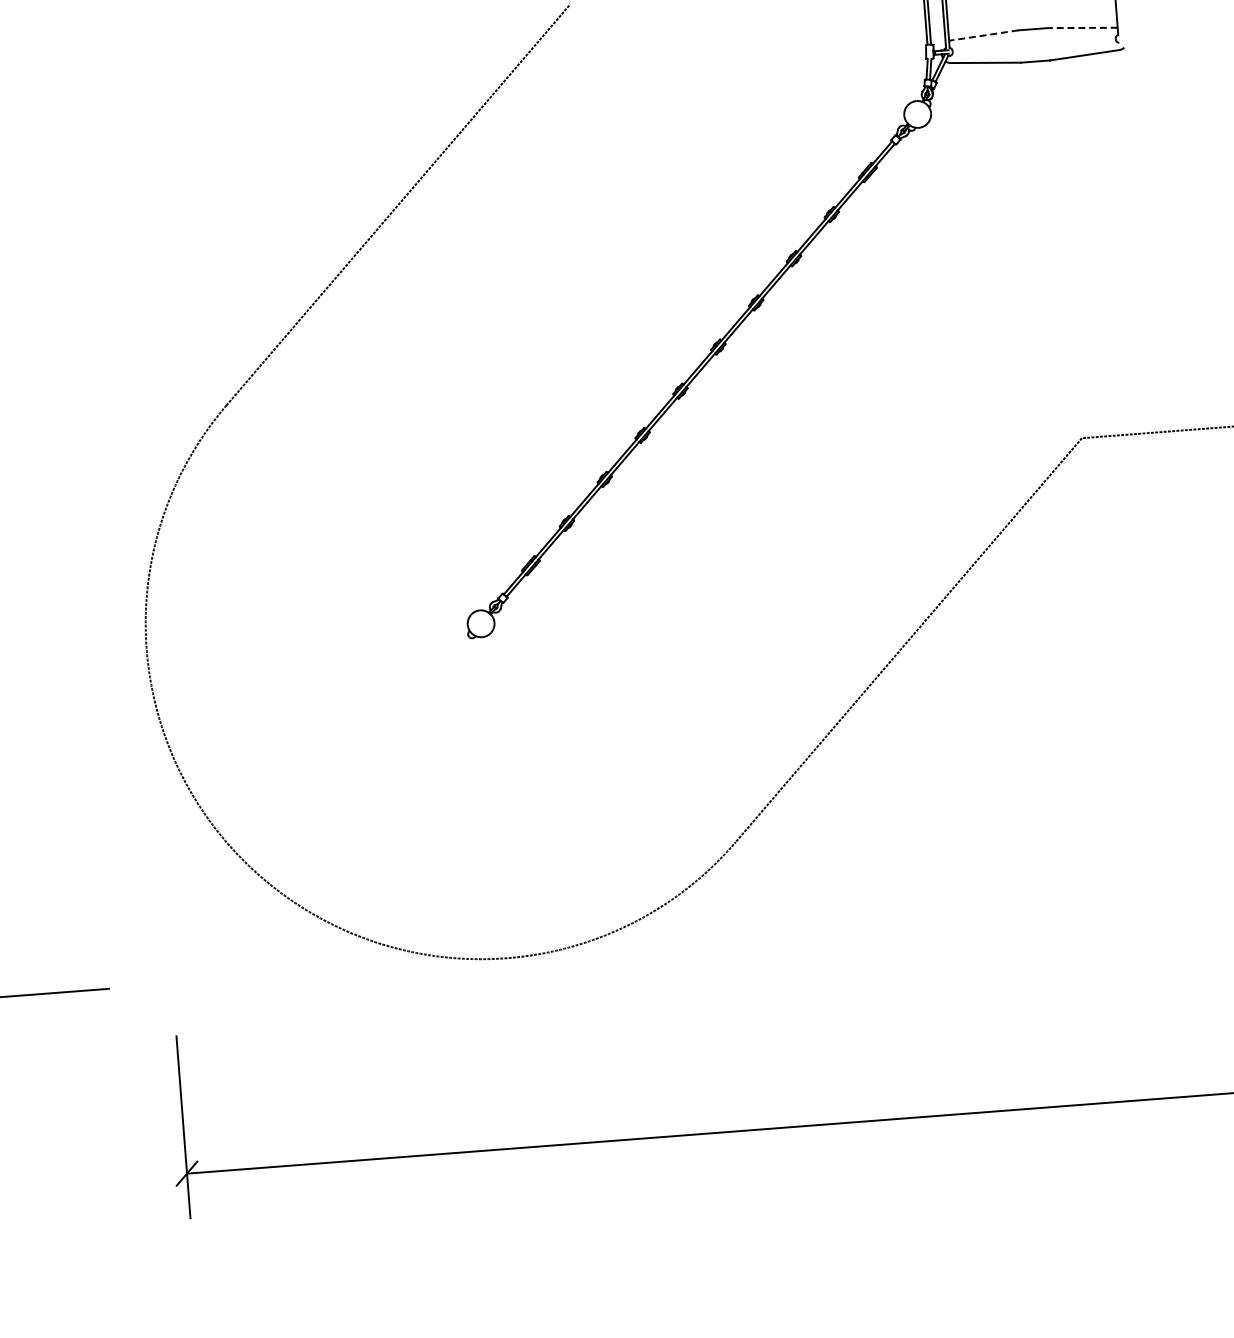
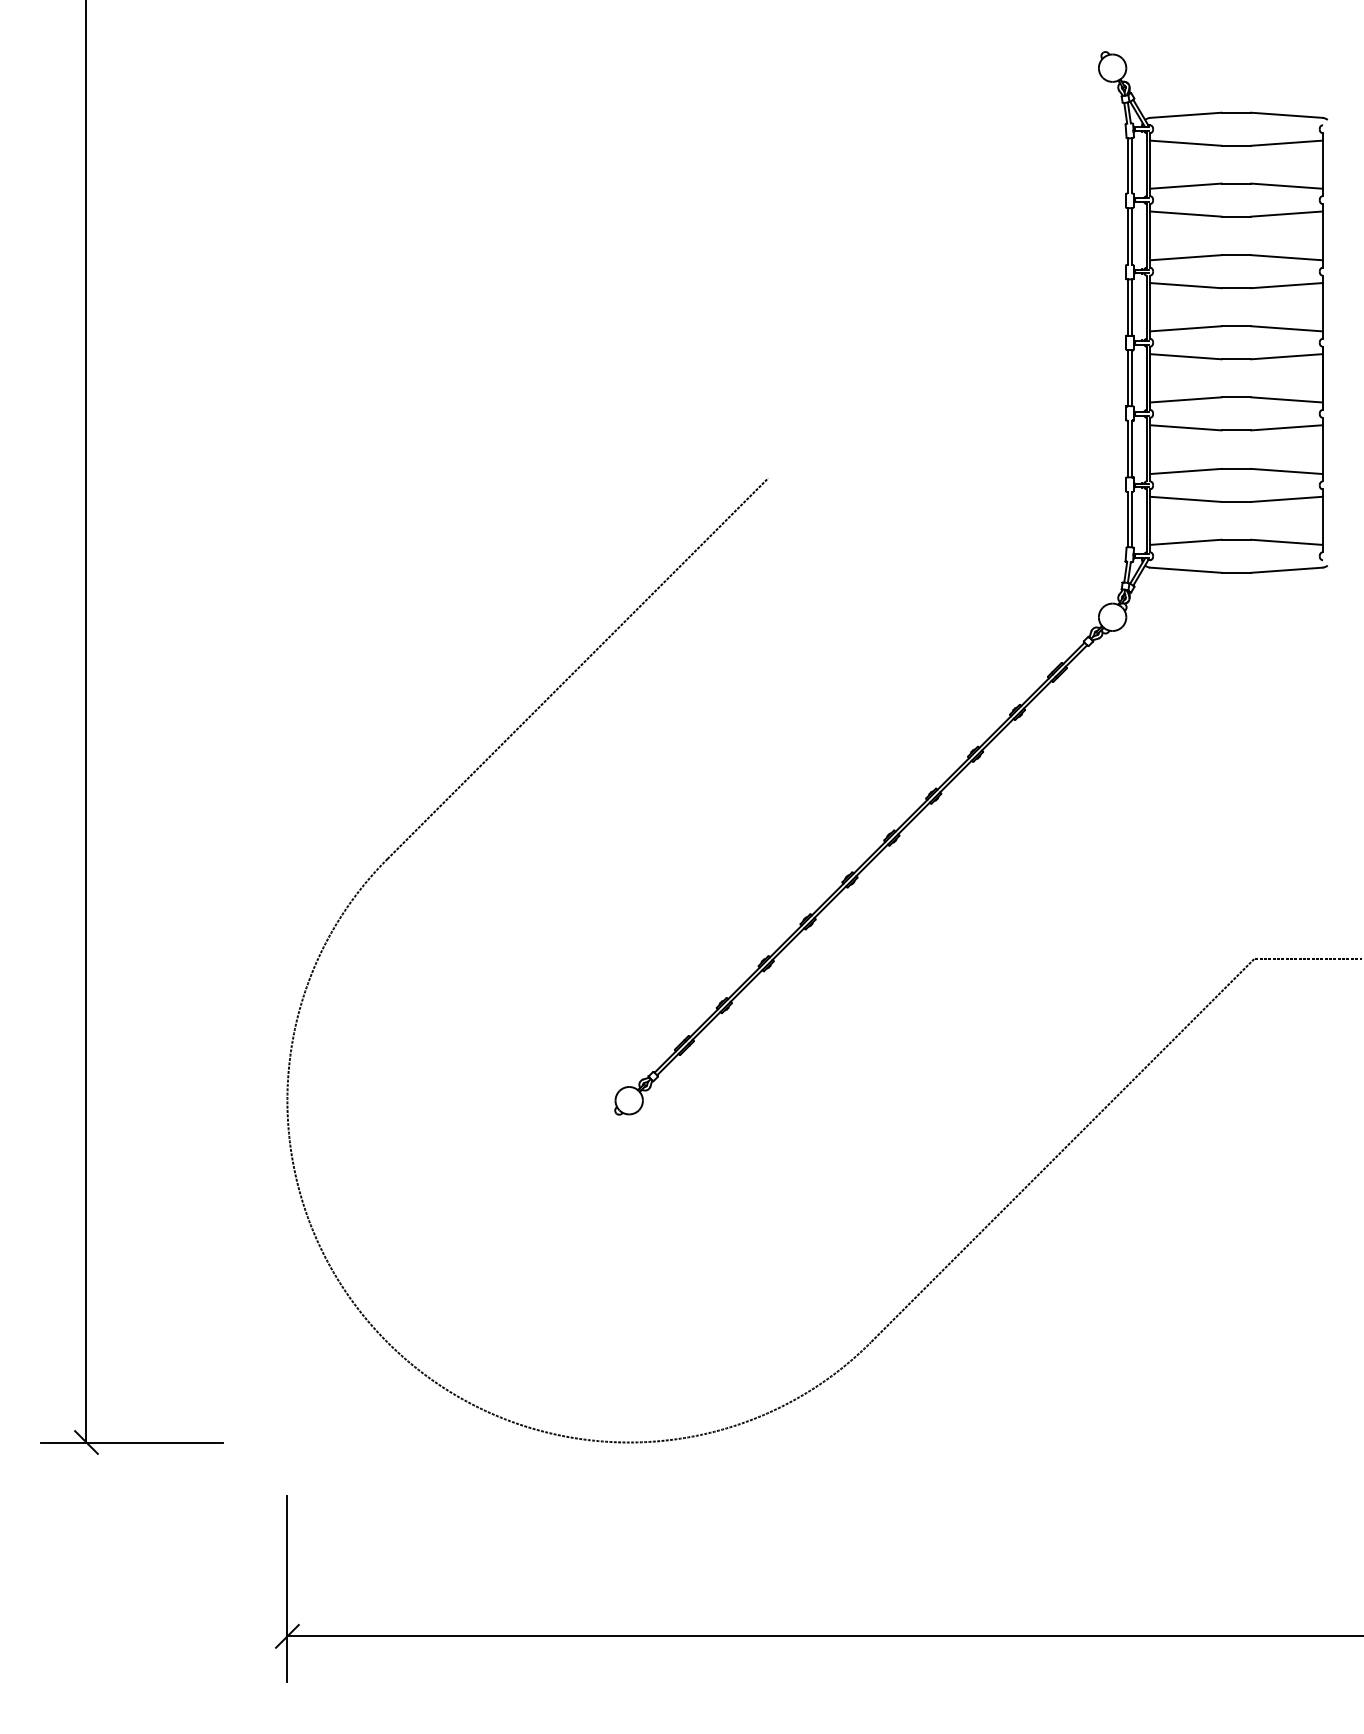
line: (1082, 28) -> (1286, 542), dashed -> solid
line: (983, 35) -> (1185, 542), dashed -> solid

